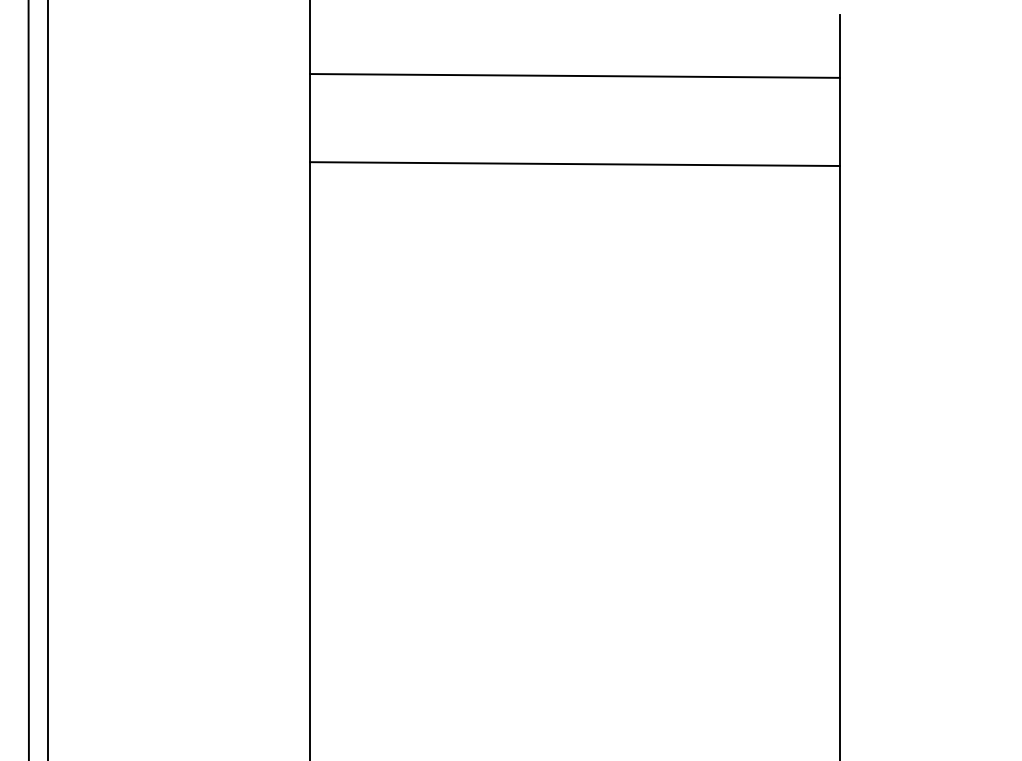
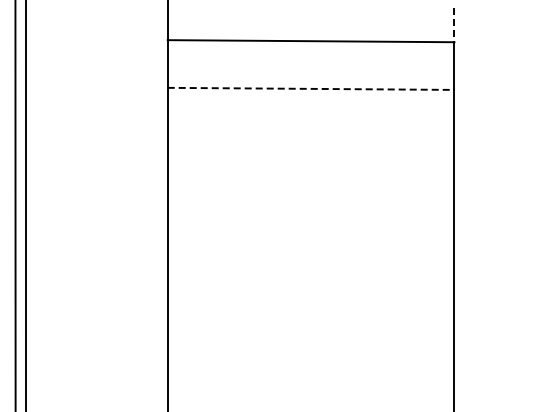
line: (839, 46) -> (454, 25), solid -> dashed
line: (575, 163) -> (311, 88), solid -> dashed

